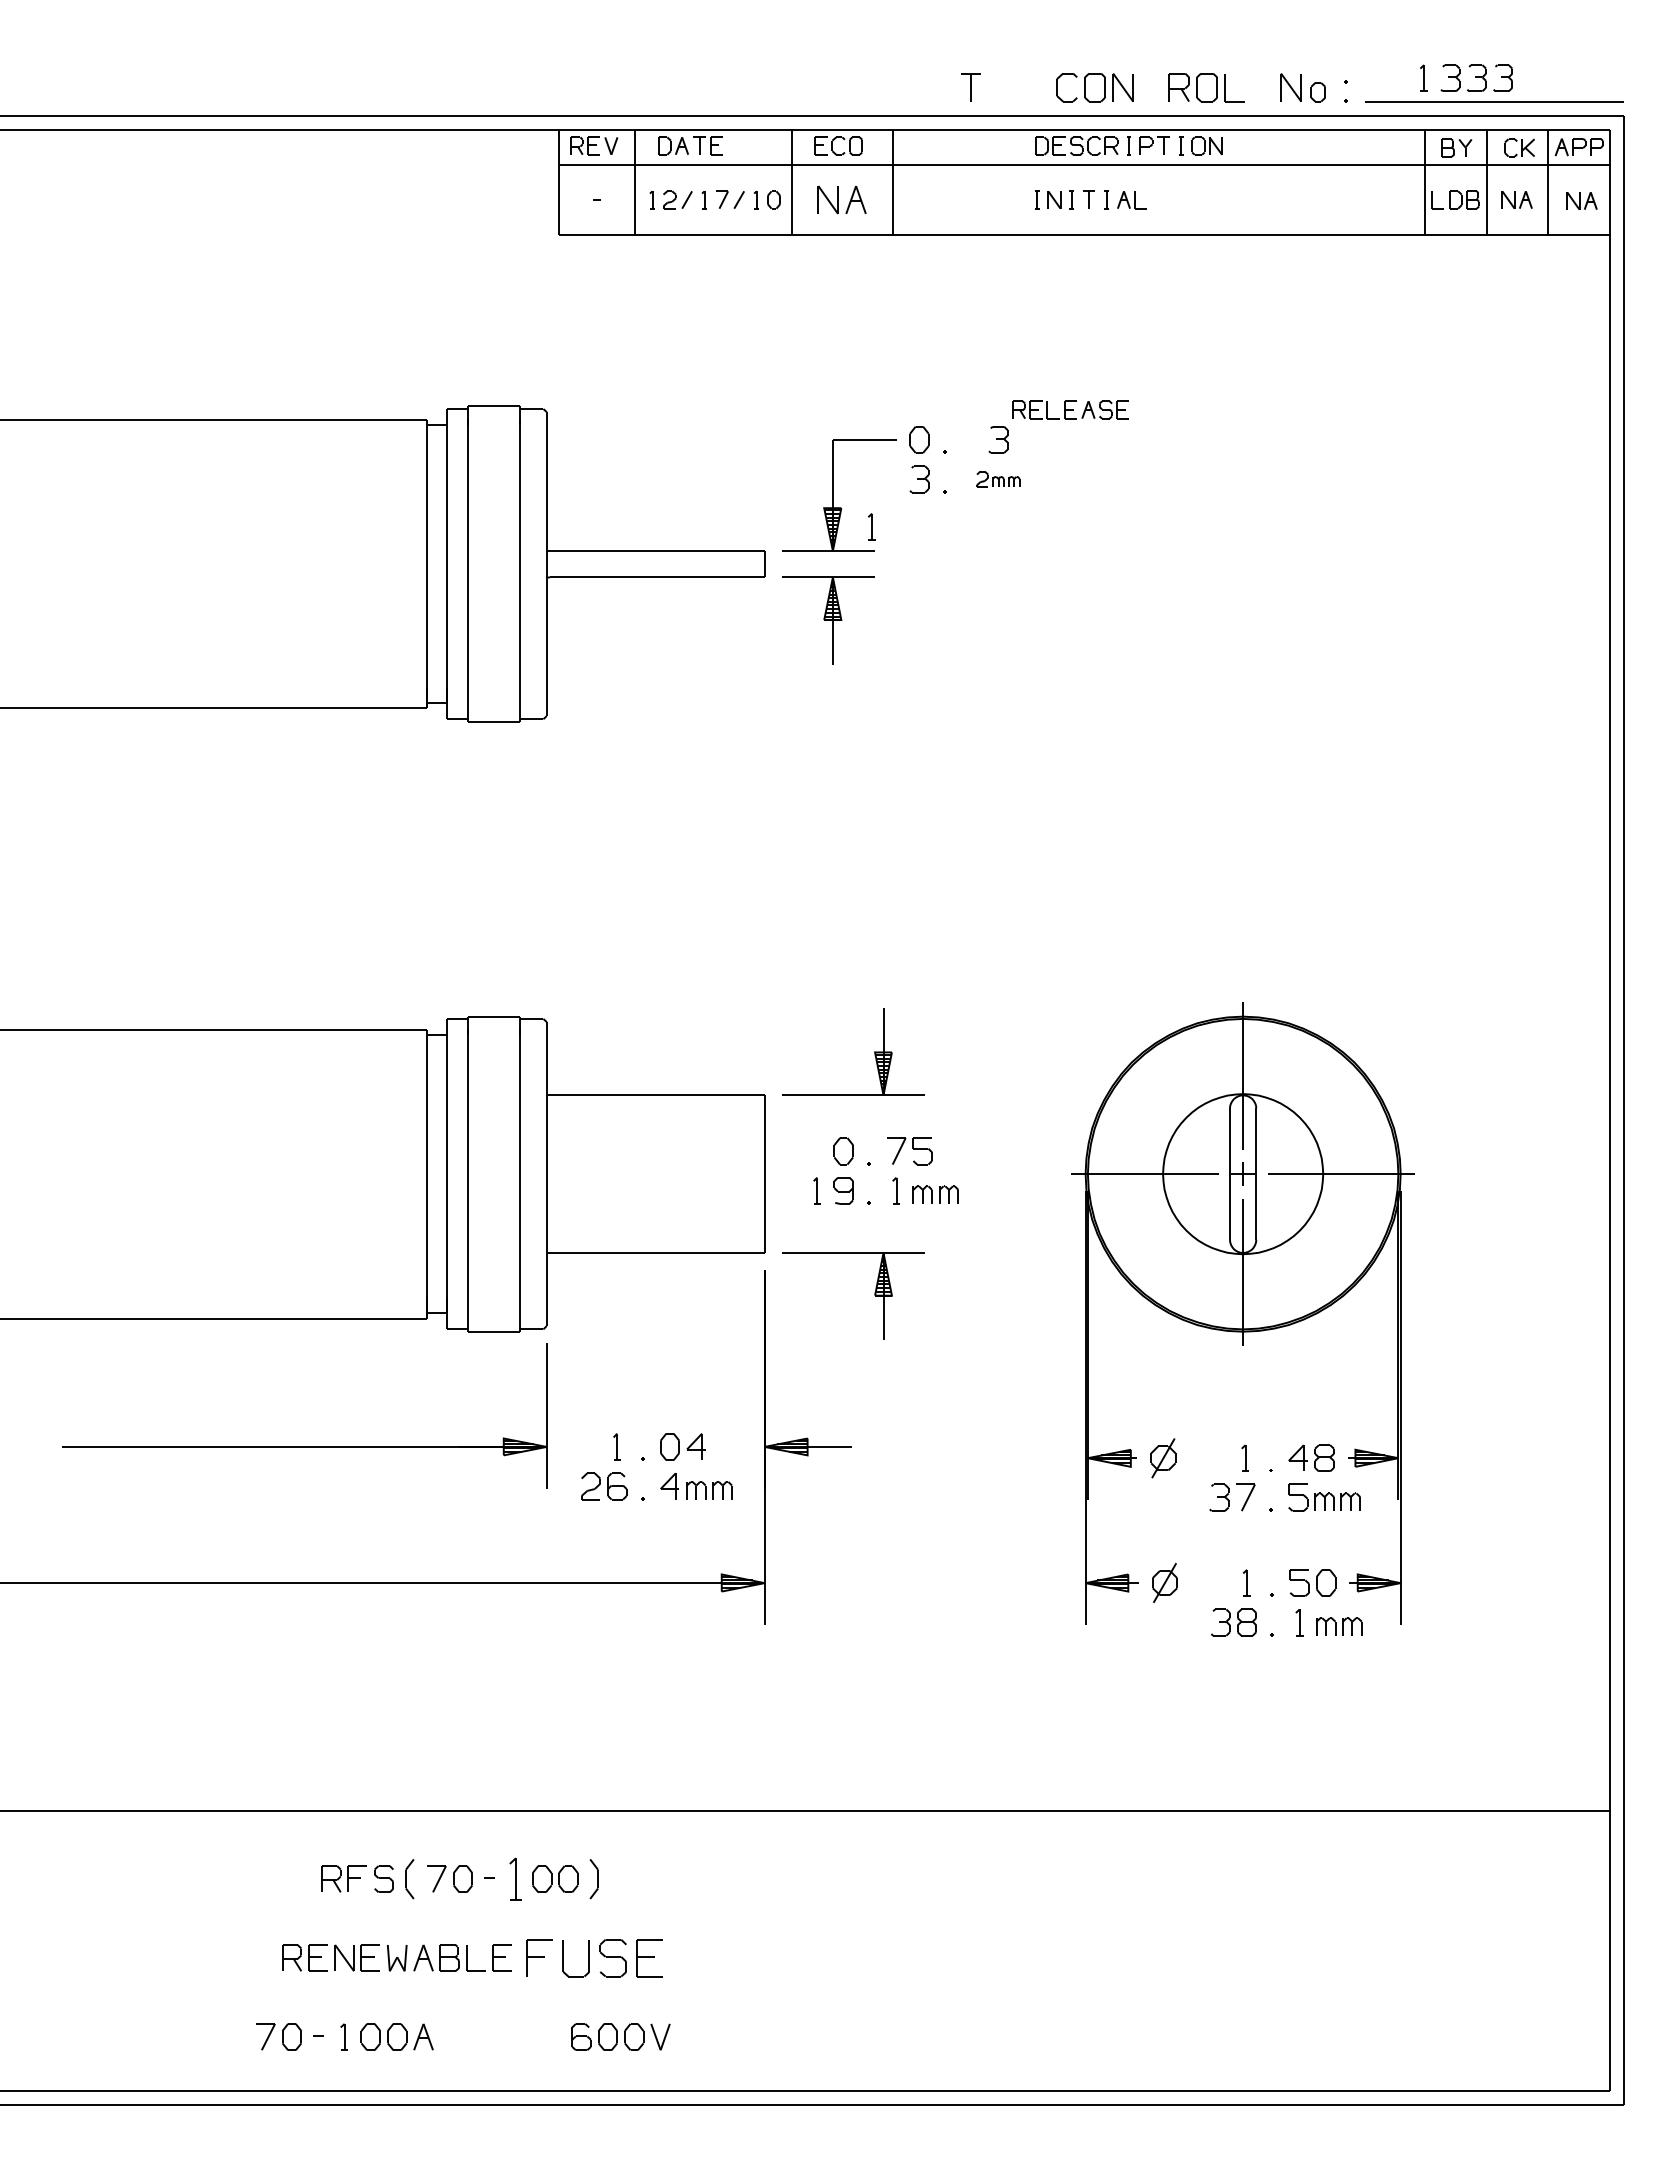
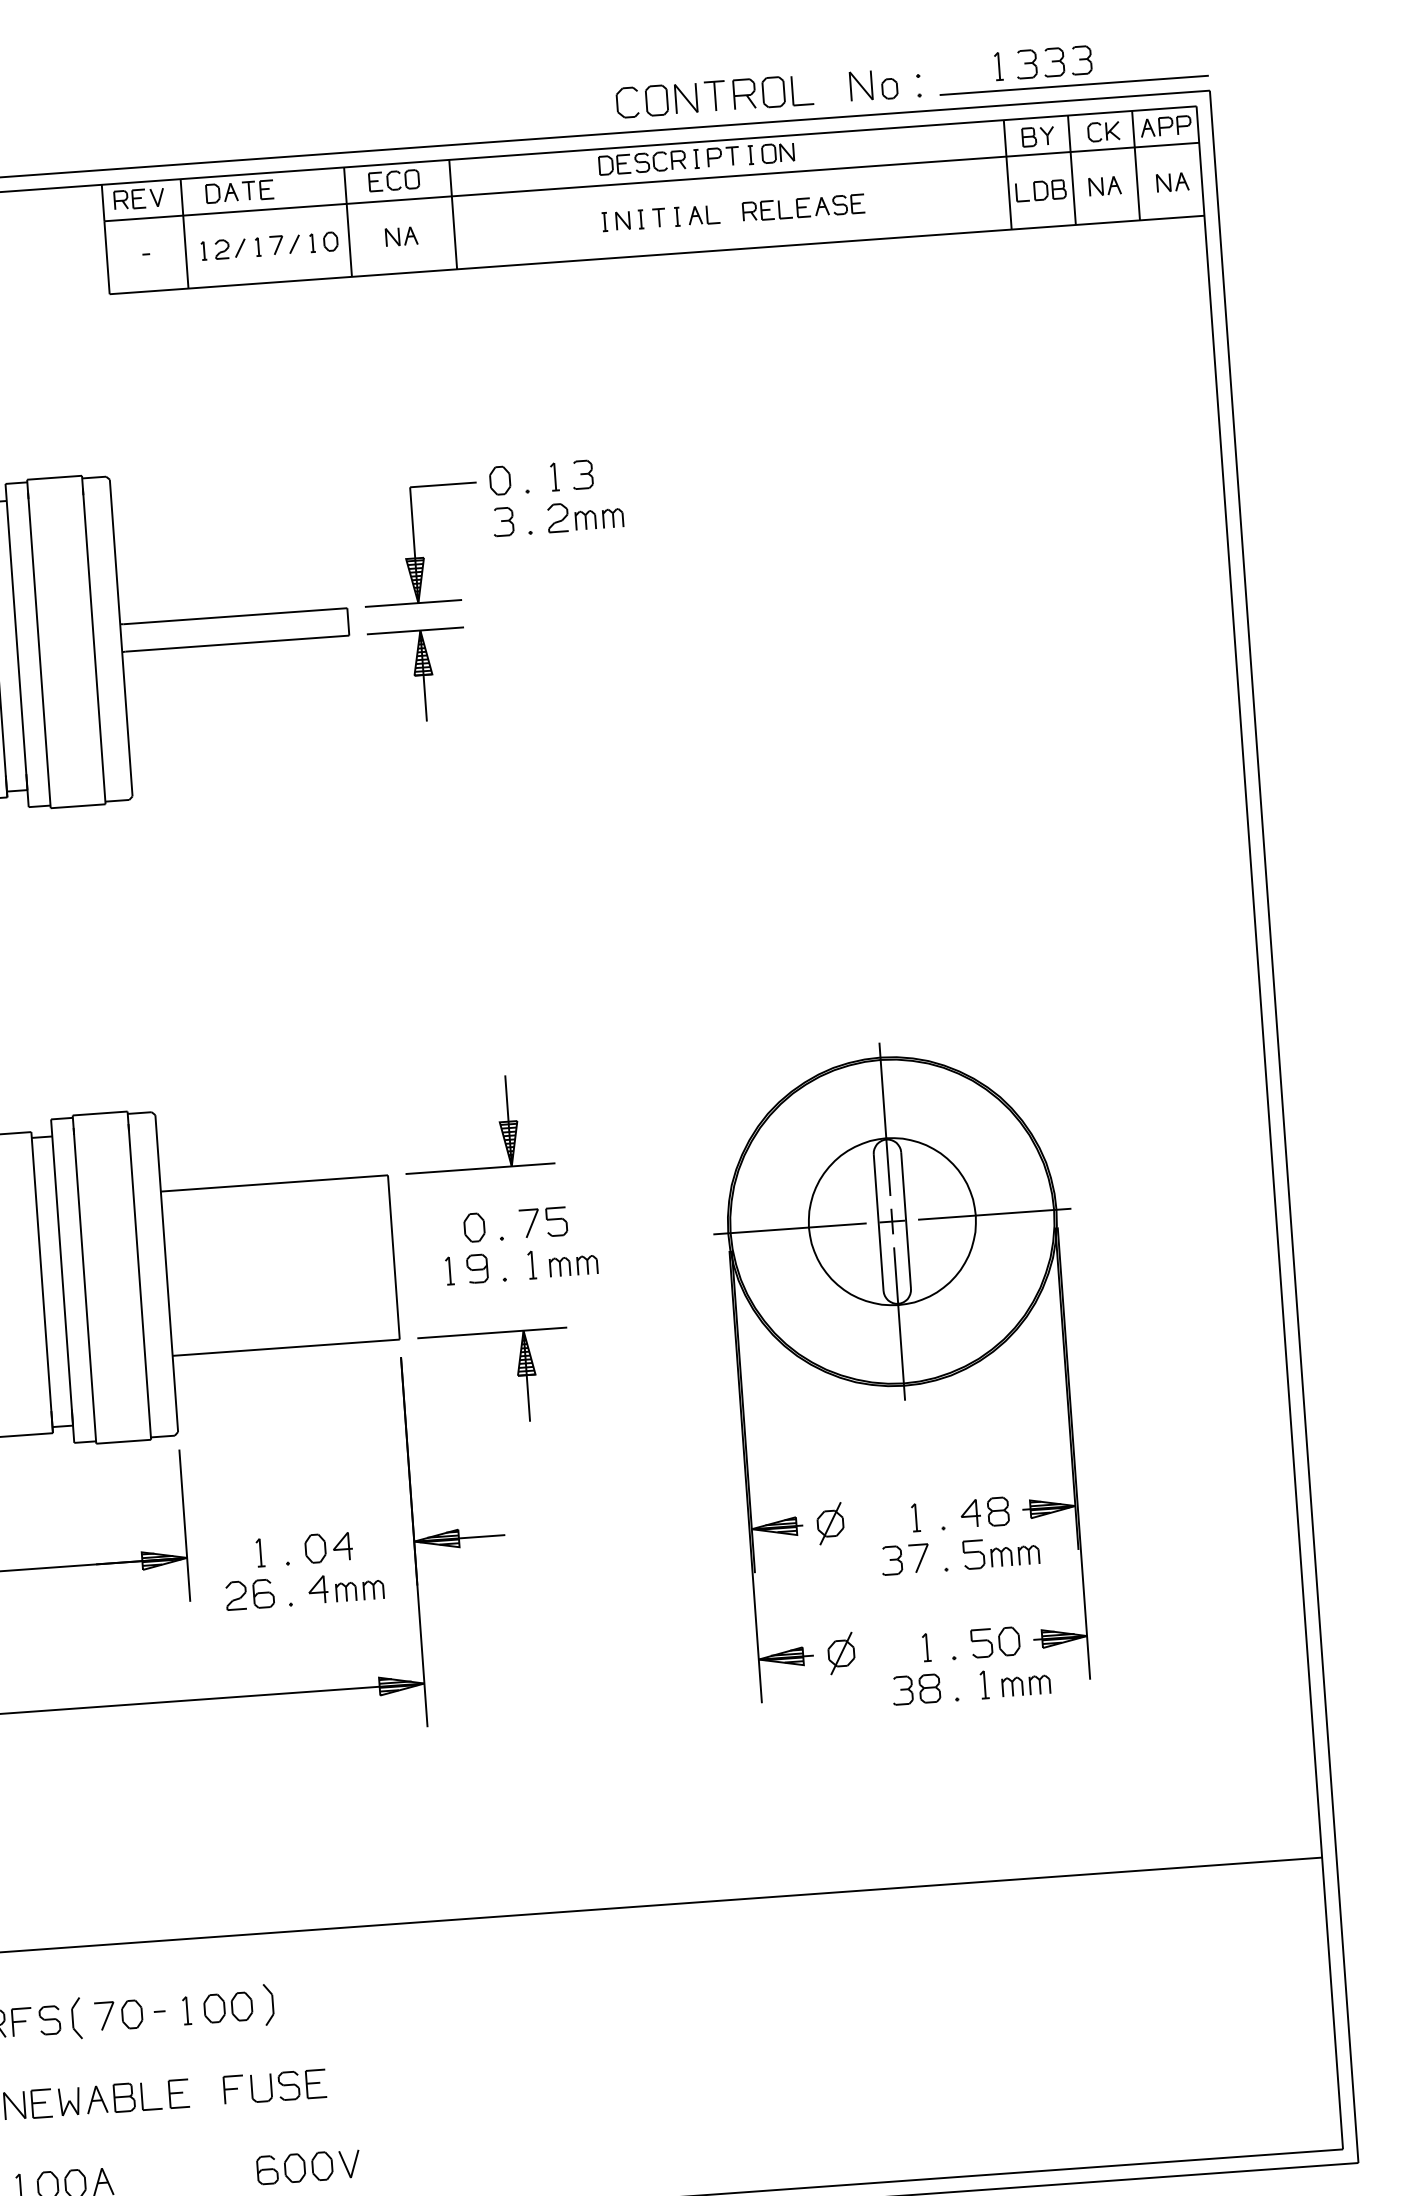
part: (970, 87) -> (714, 96), moved
part: (841, 199) -> (401, 236), size x0.62
part: (1070, 409) -> (803, 207), moved
part: (998, 479) -> (585, 516), size x1.67
part: (871, 526) -> (554, 476), moved
part: (515, 1878) -> (186, 2009), size x0.62
part: (594, 1957) -> (275, 2086), size x0.71

